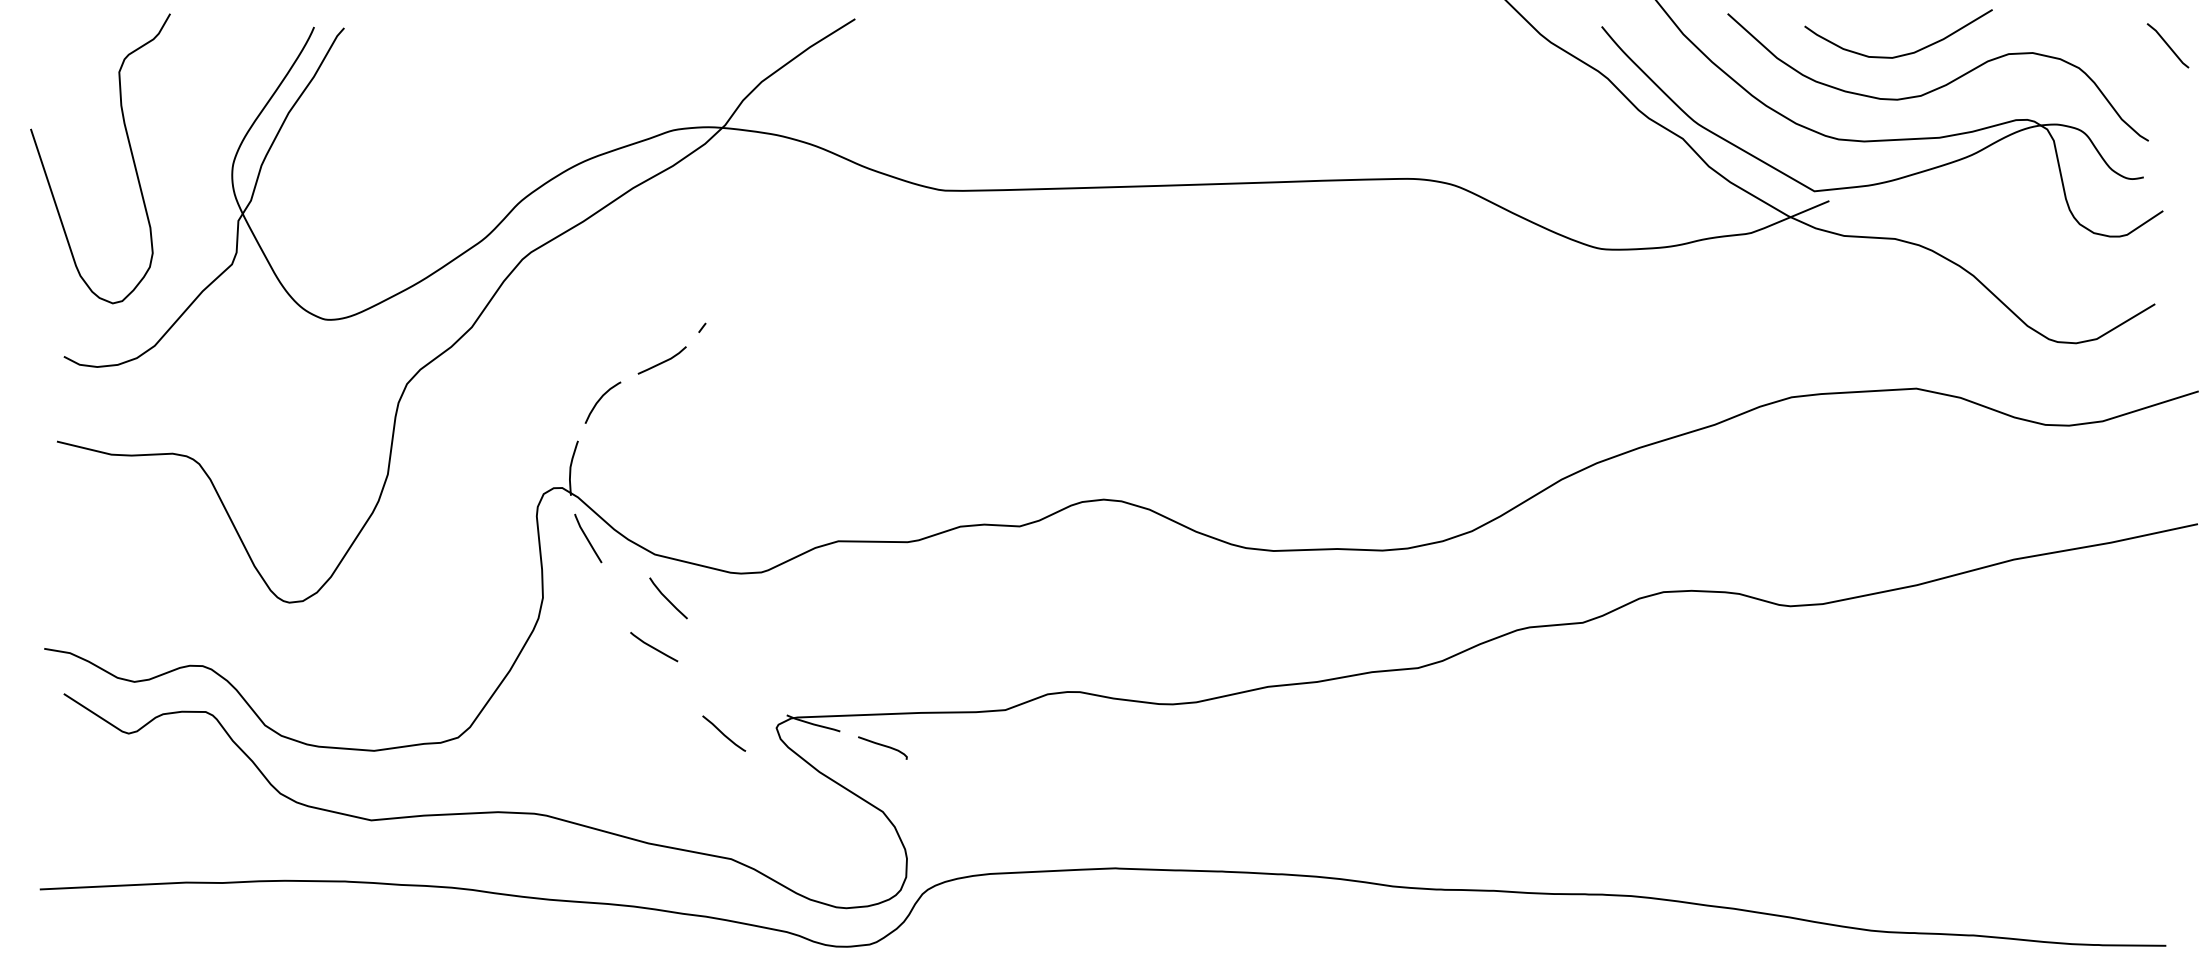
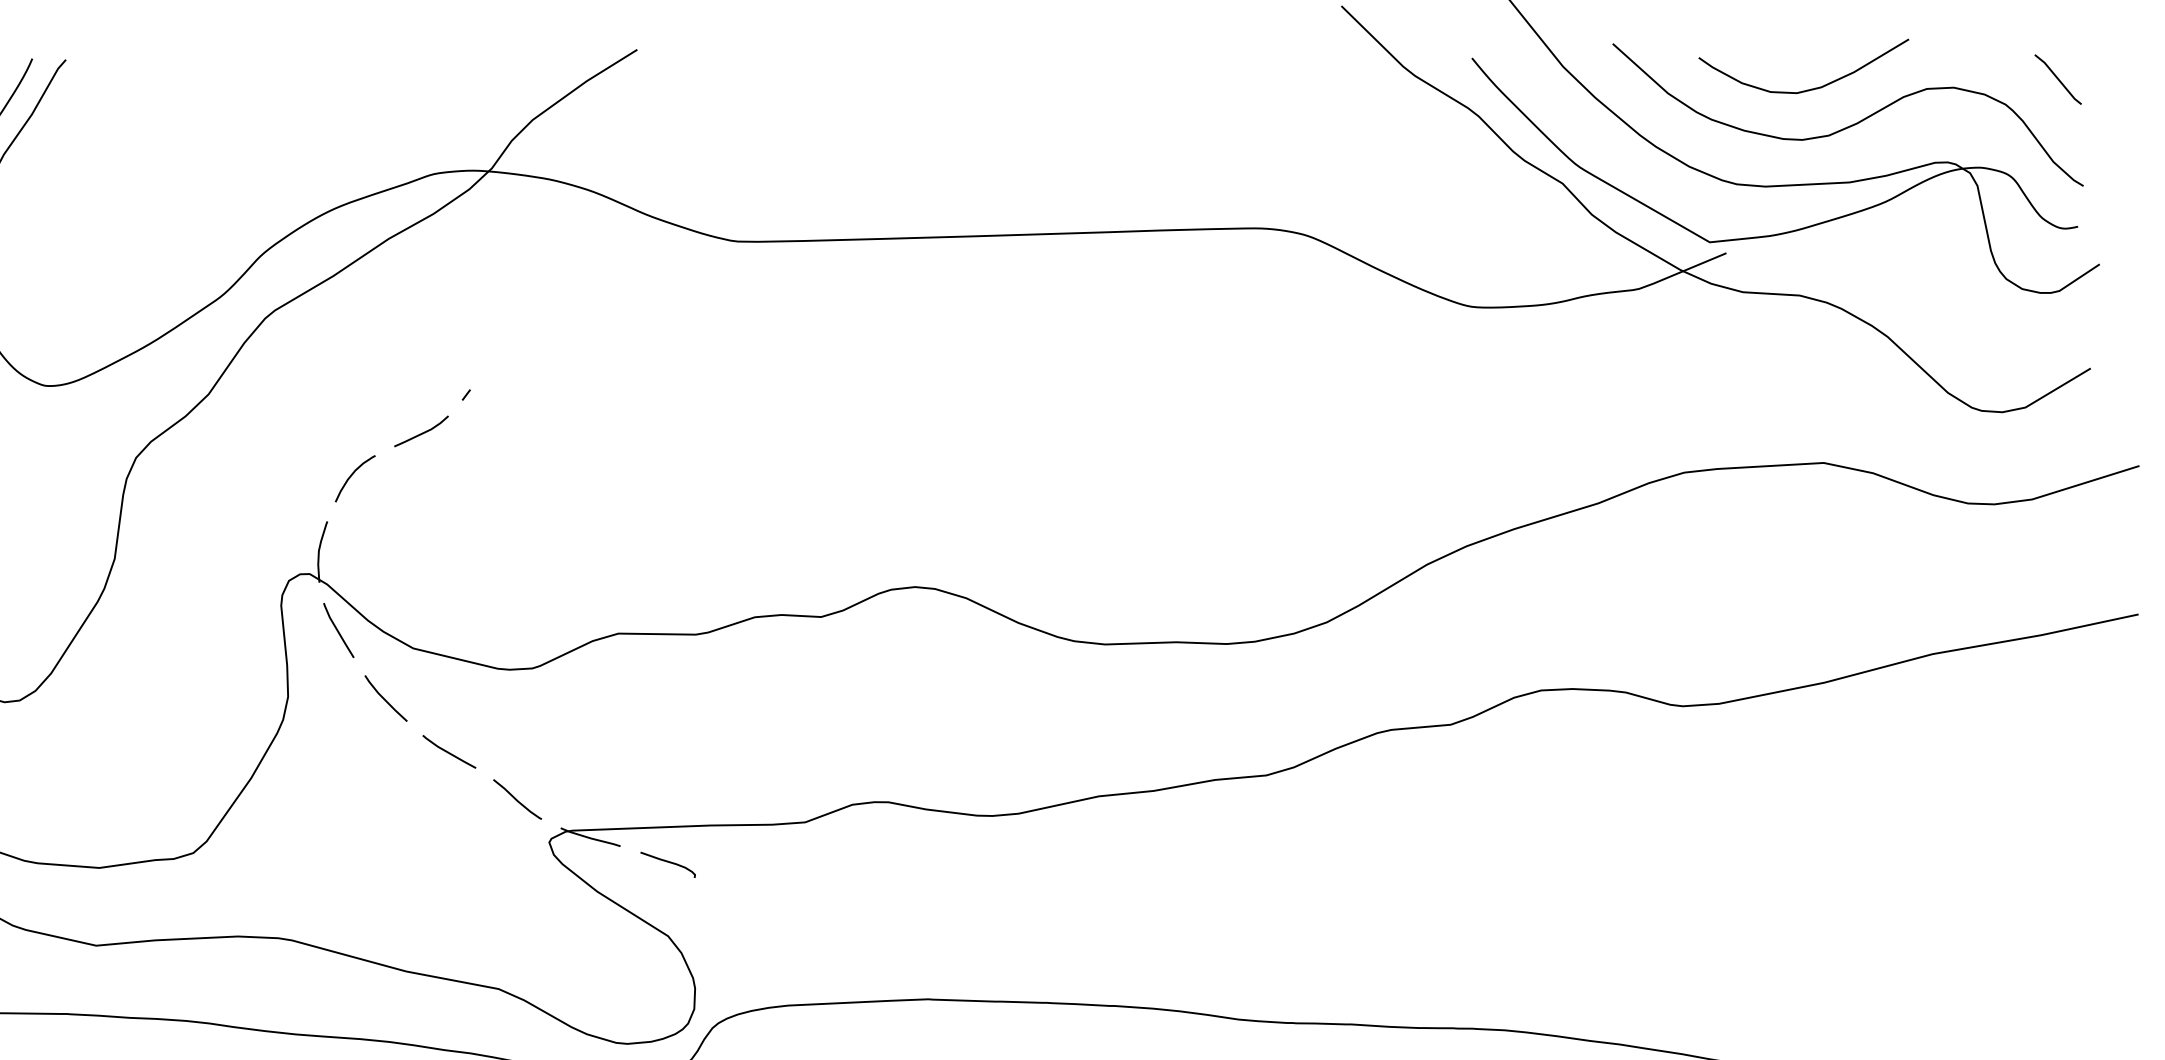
line: (2167, 45) -> (2057, 79), moved
line: (667, 598) -> (384, 698), moved
line: (654, 647) -> (449, 752), moved
curve: (724, 733) -> (517, 799), moved

